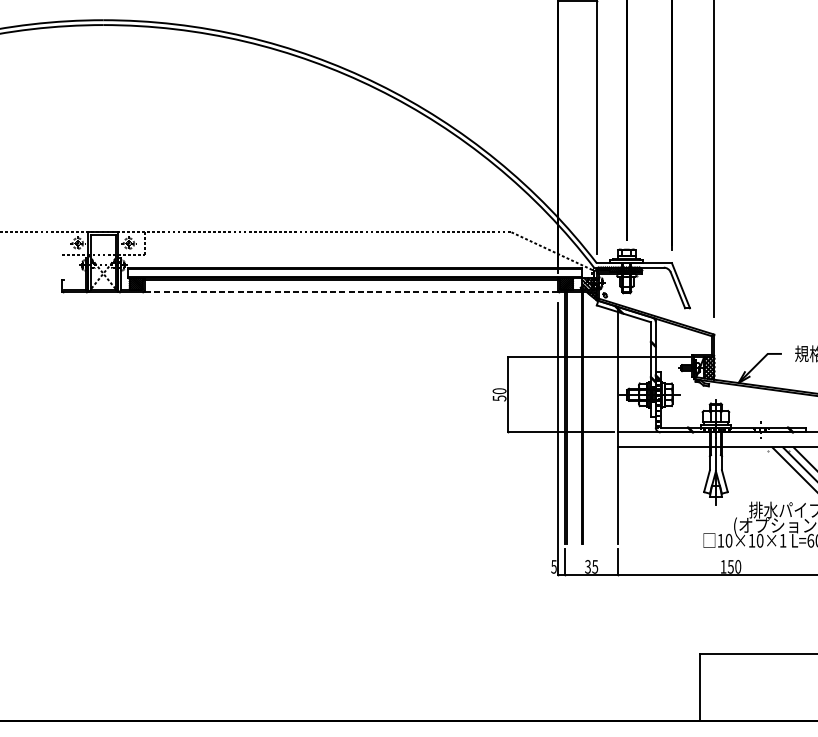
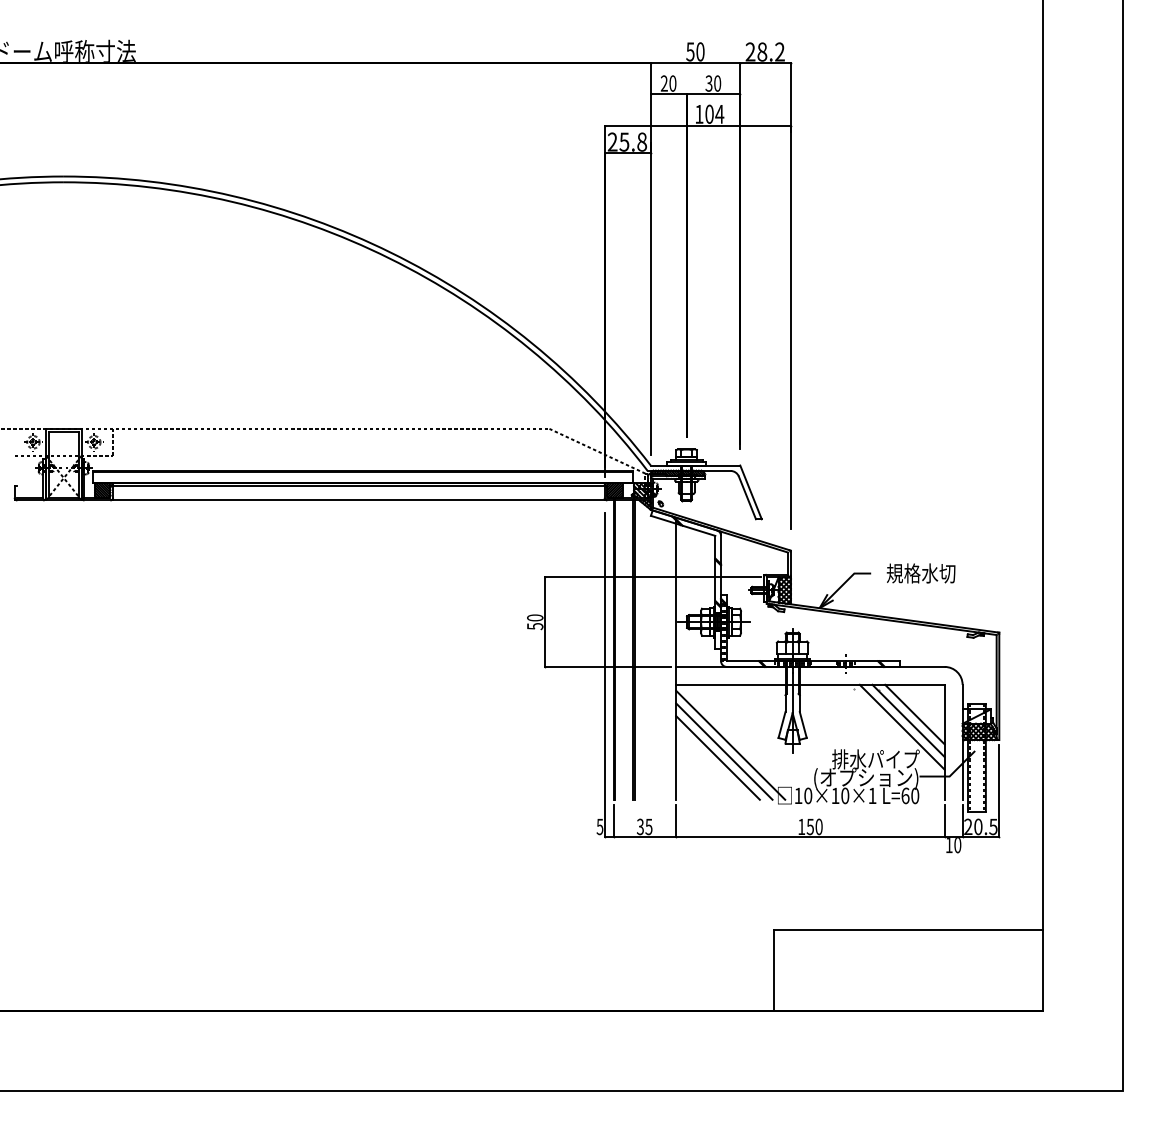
line: (351, 292) -> (358, 500), dashed -> solid
line: (663, 497) -> (730, 744), added
line: (658, 503) -> (724, 751), added
line: (652, 508) -> (717, 757), added

